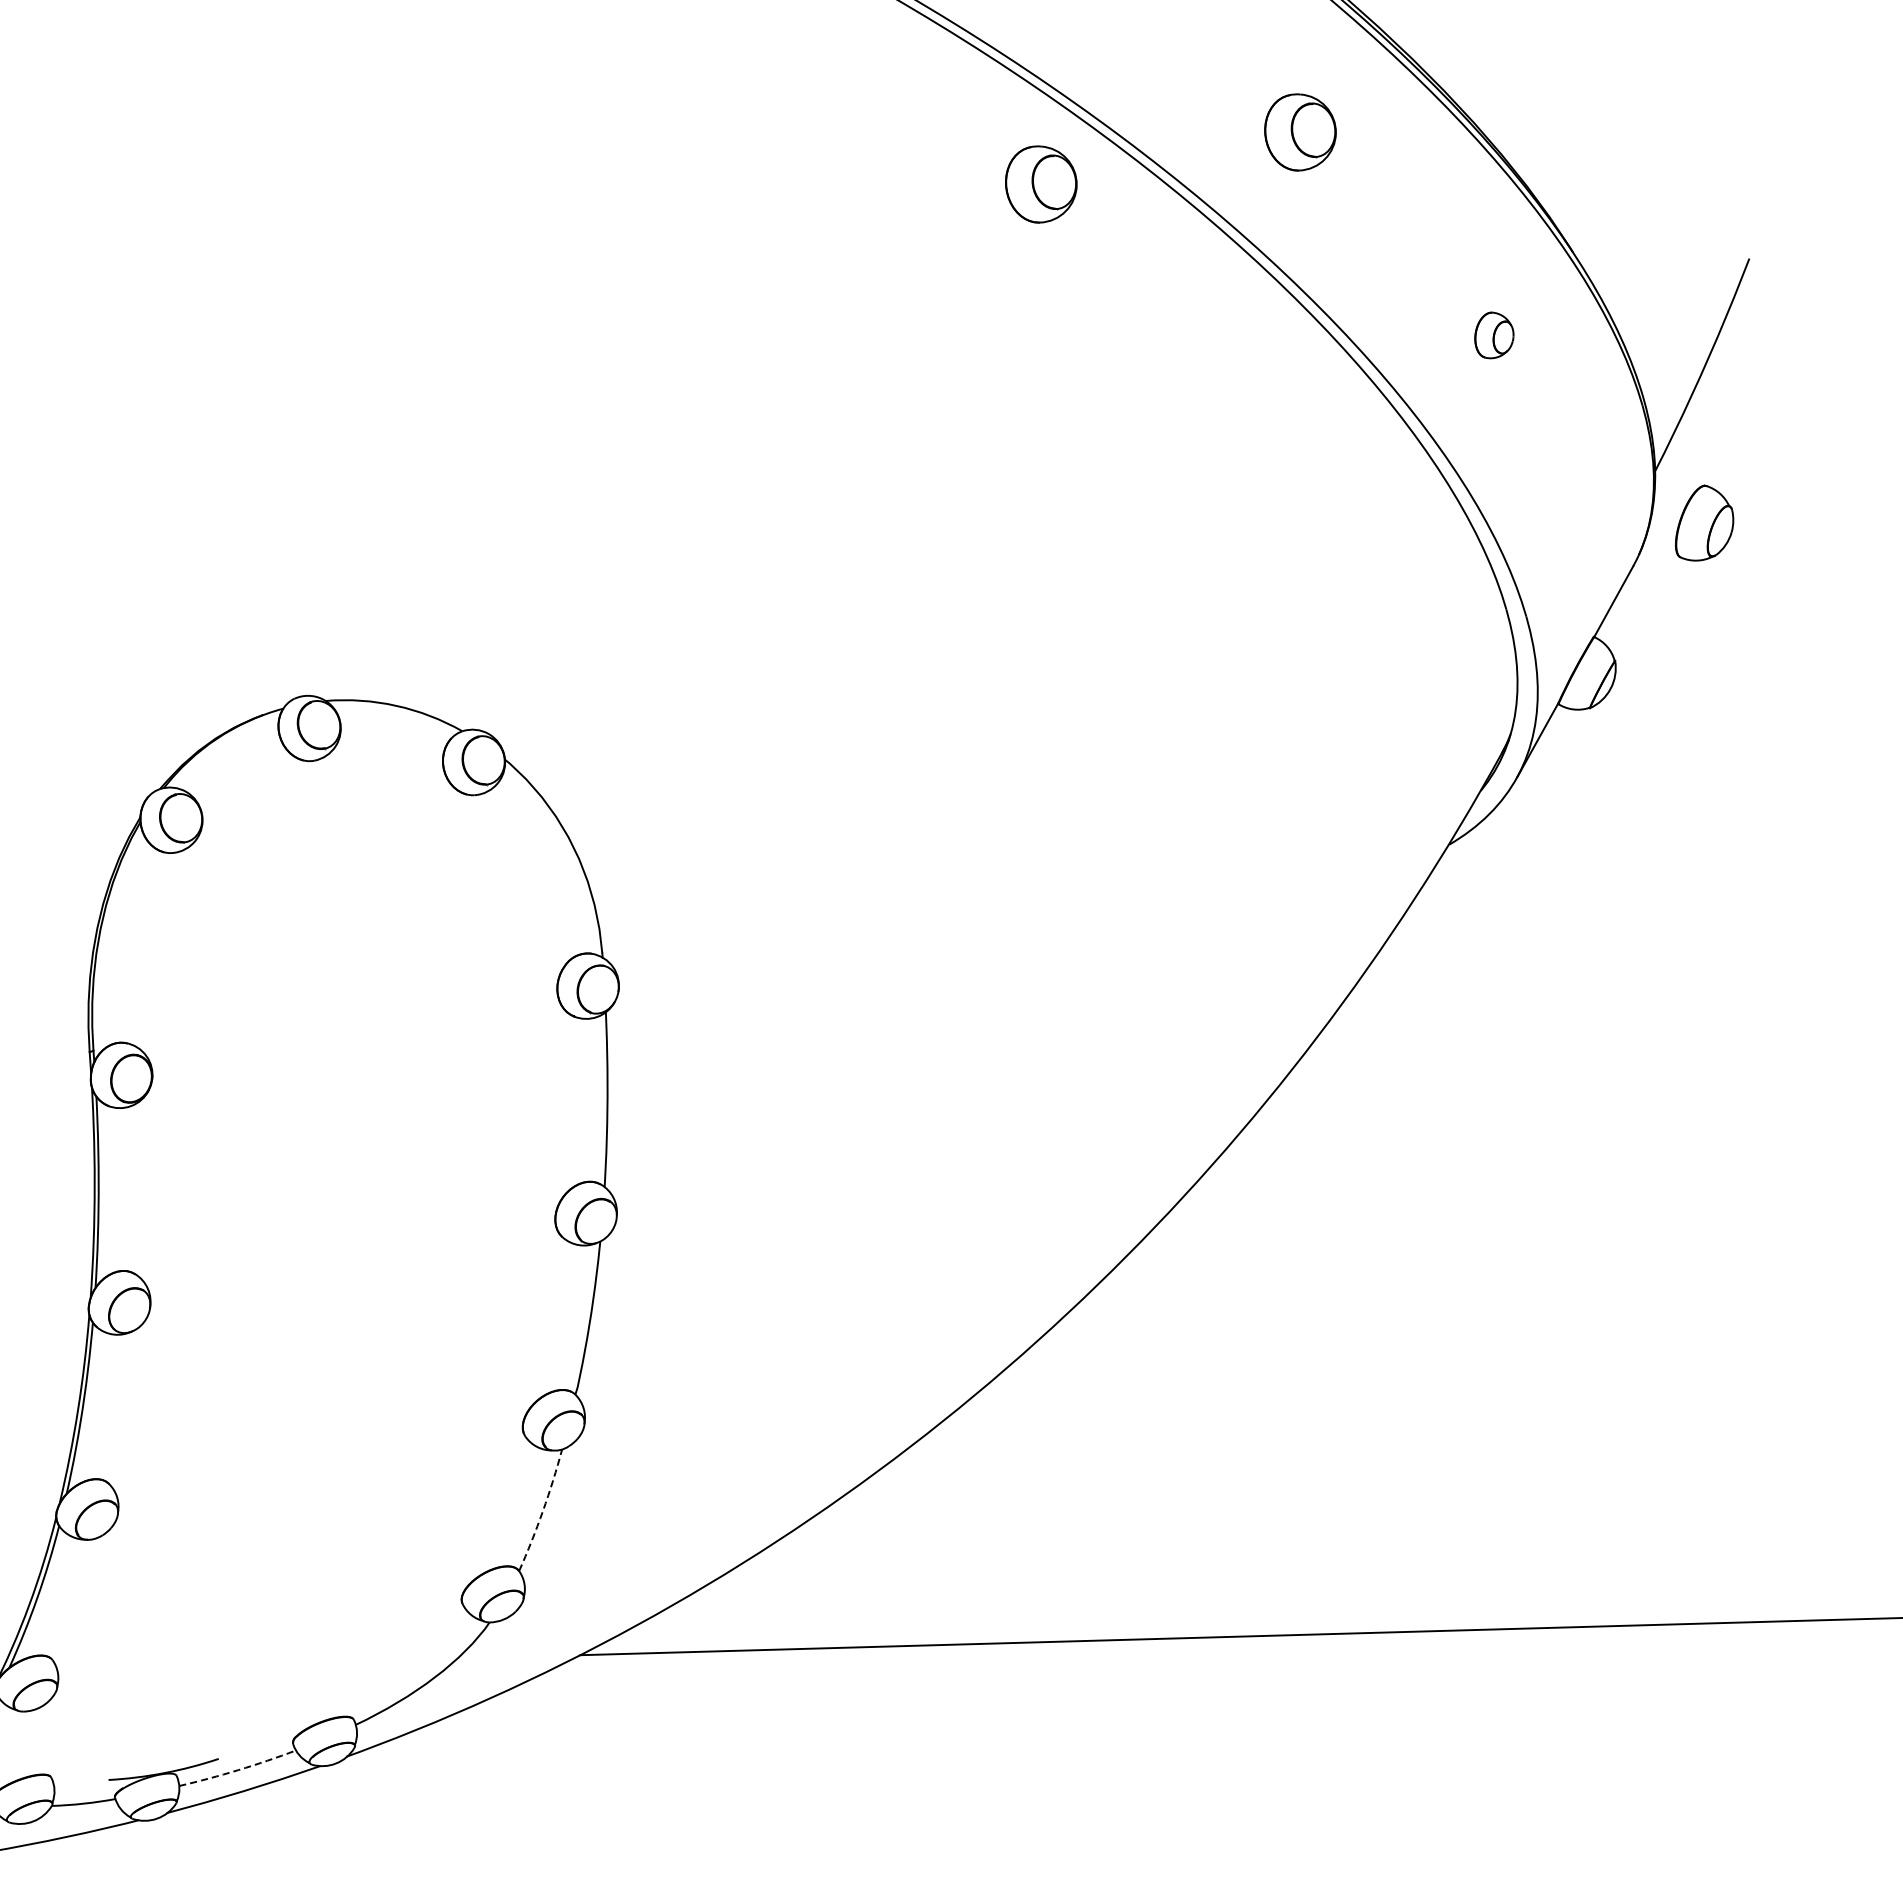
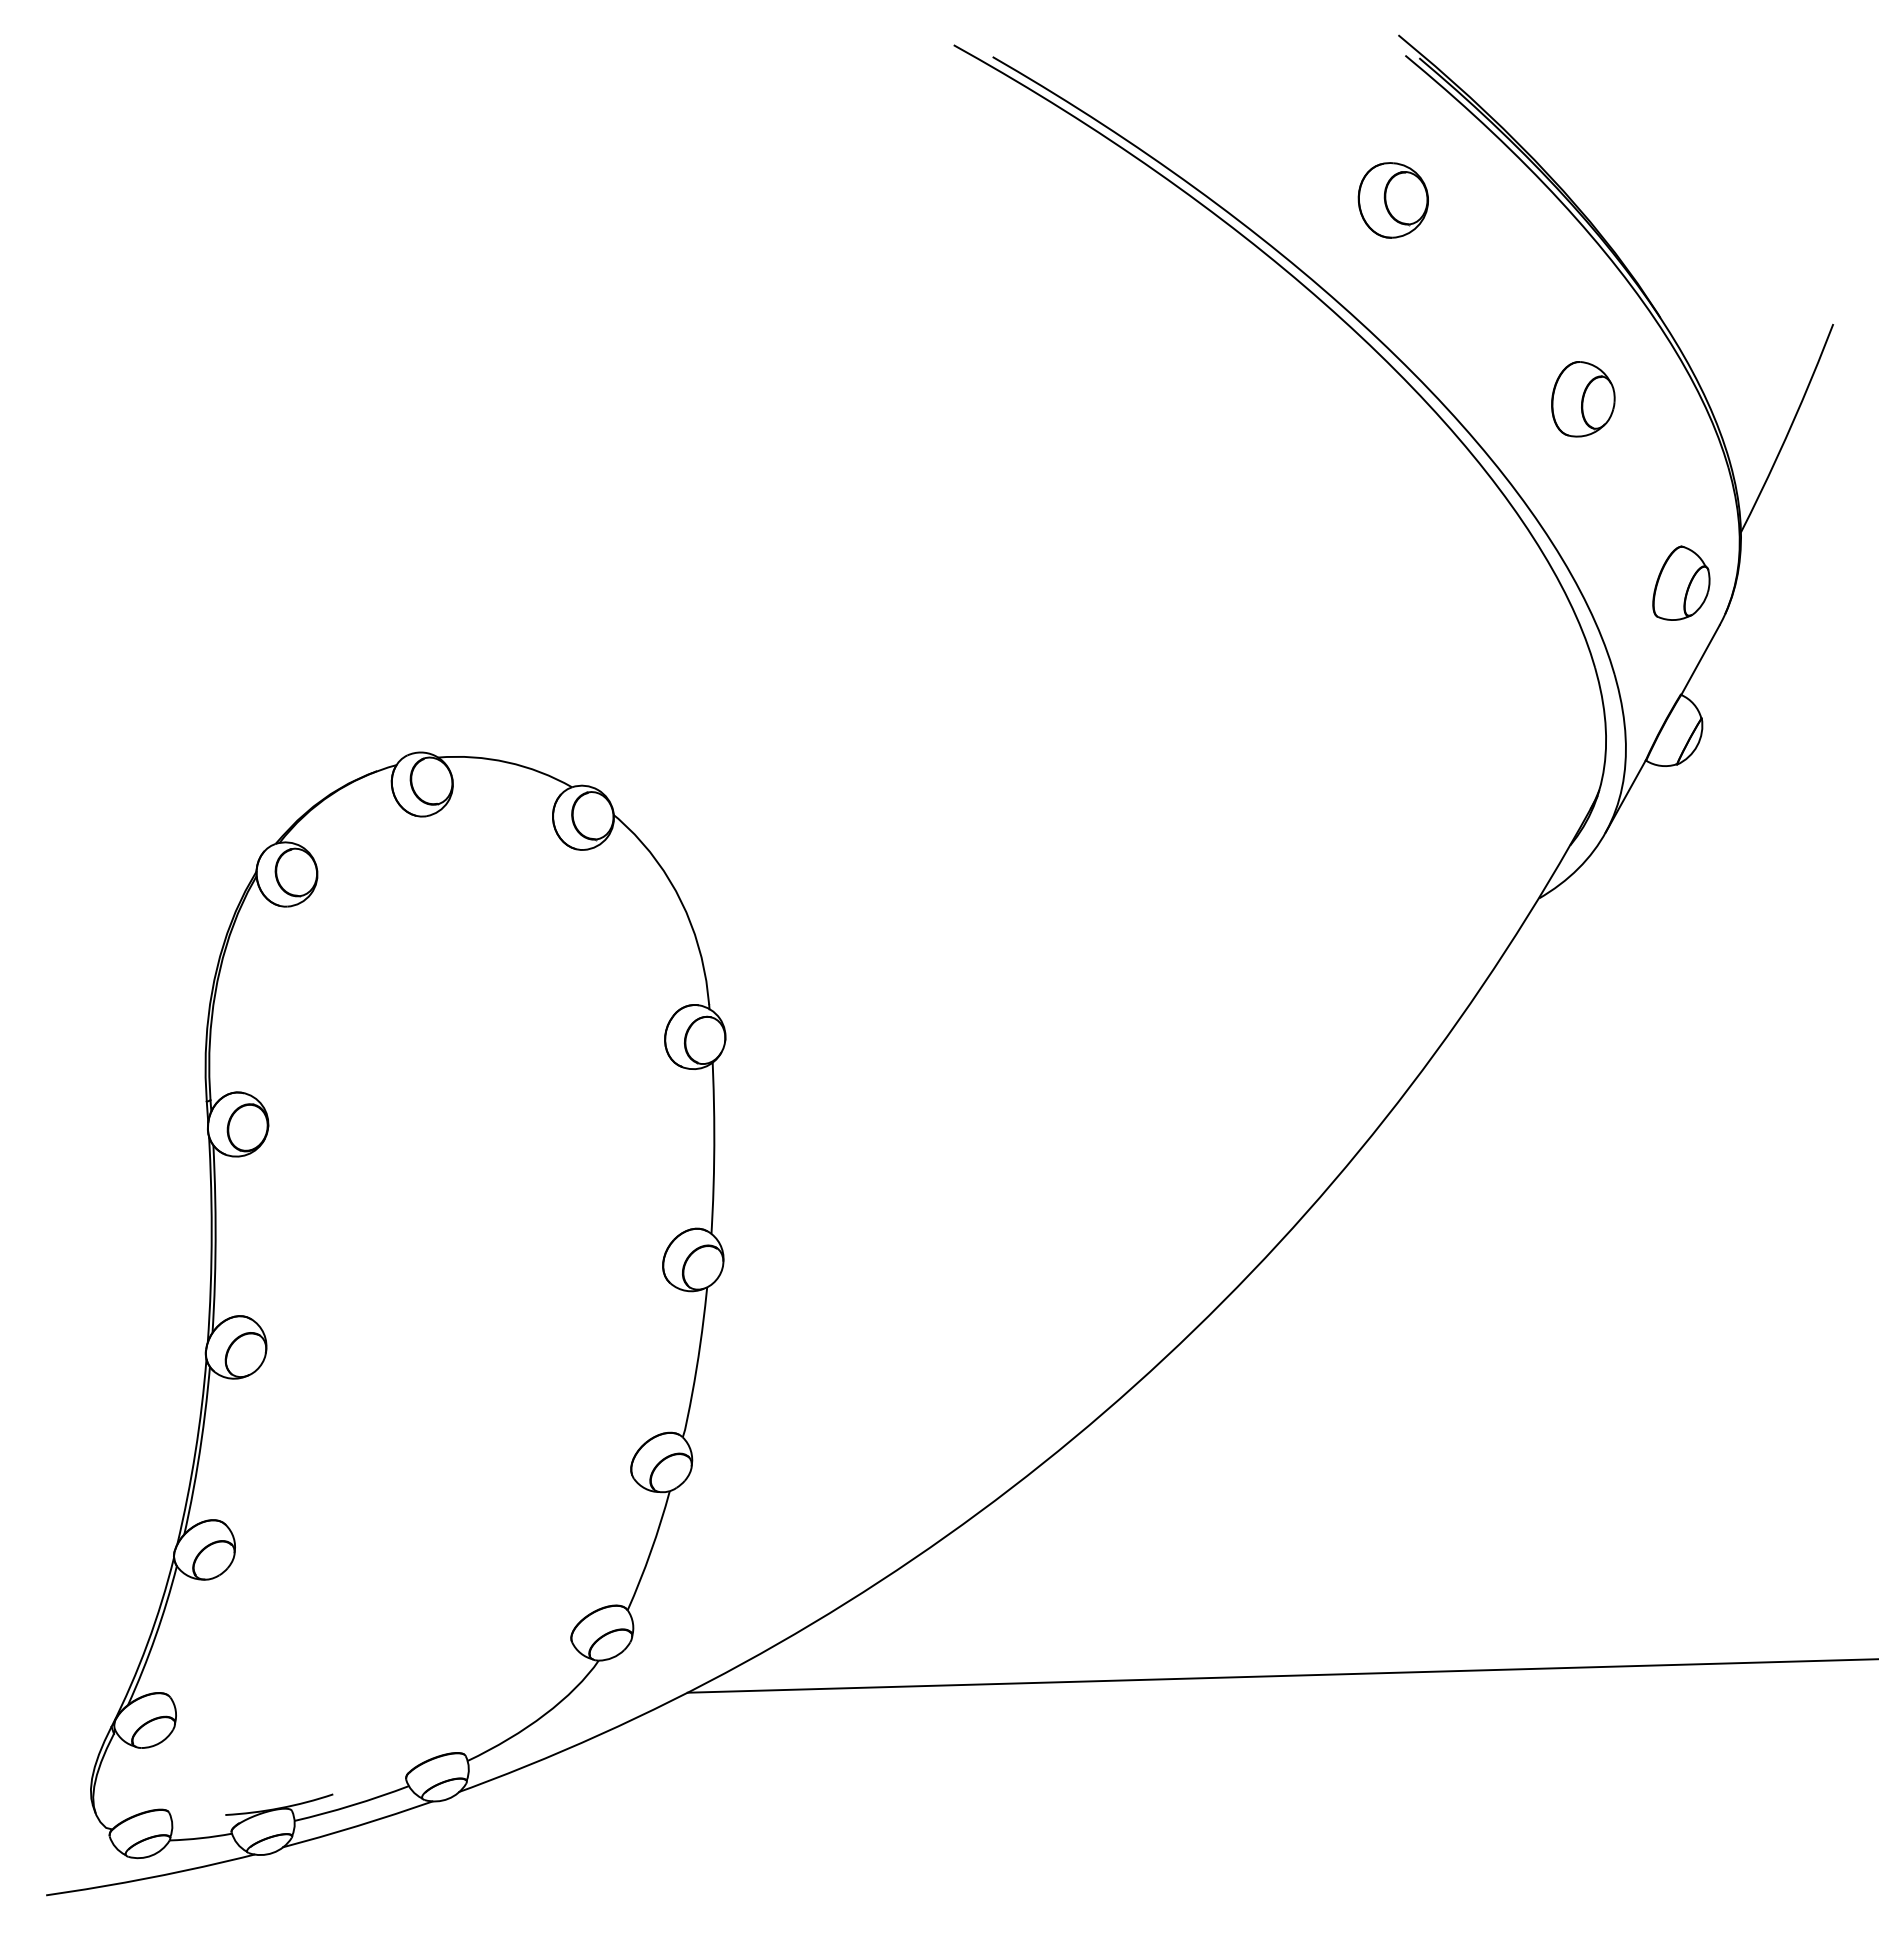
part: (1040, 184) -> (1138, 251), removed
part: (1494, 335) -> (1583, 399), size x1.67
part: (1704, 522) -> (1681, 582), moved
arc: (543, 1511) -> (651, 1551), dashed -> solid
arc: (238, 1770) -> (352, 1805), dashed -> solid

